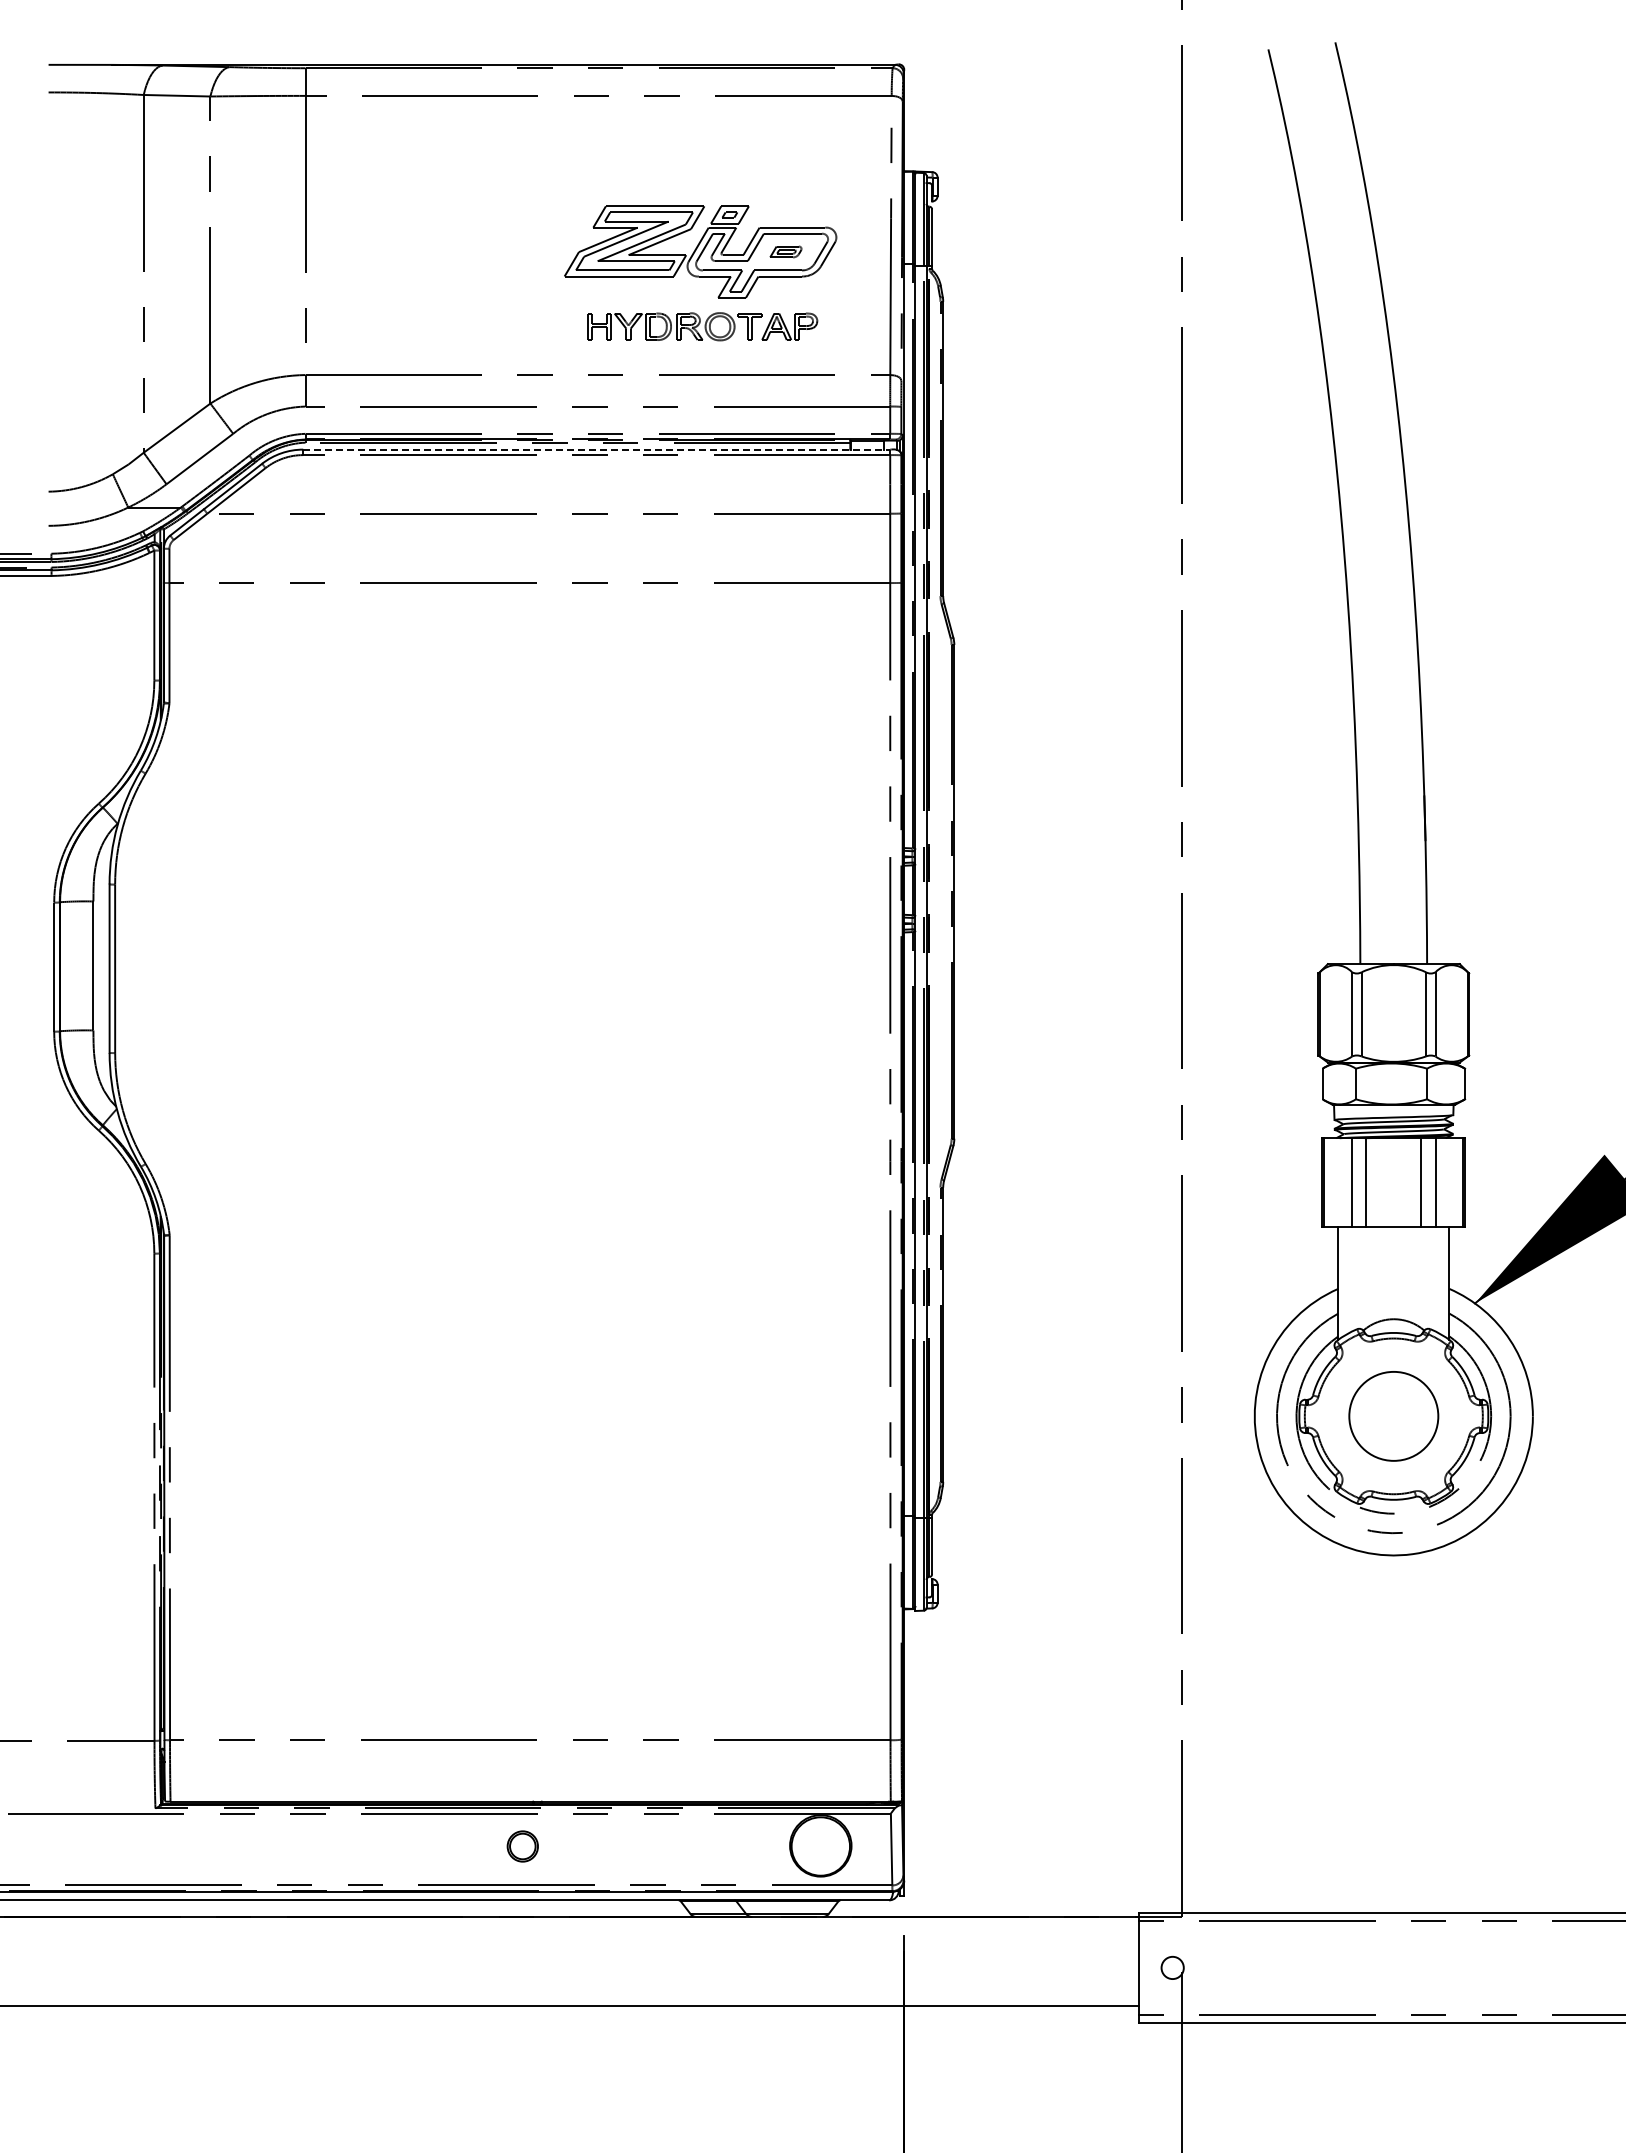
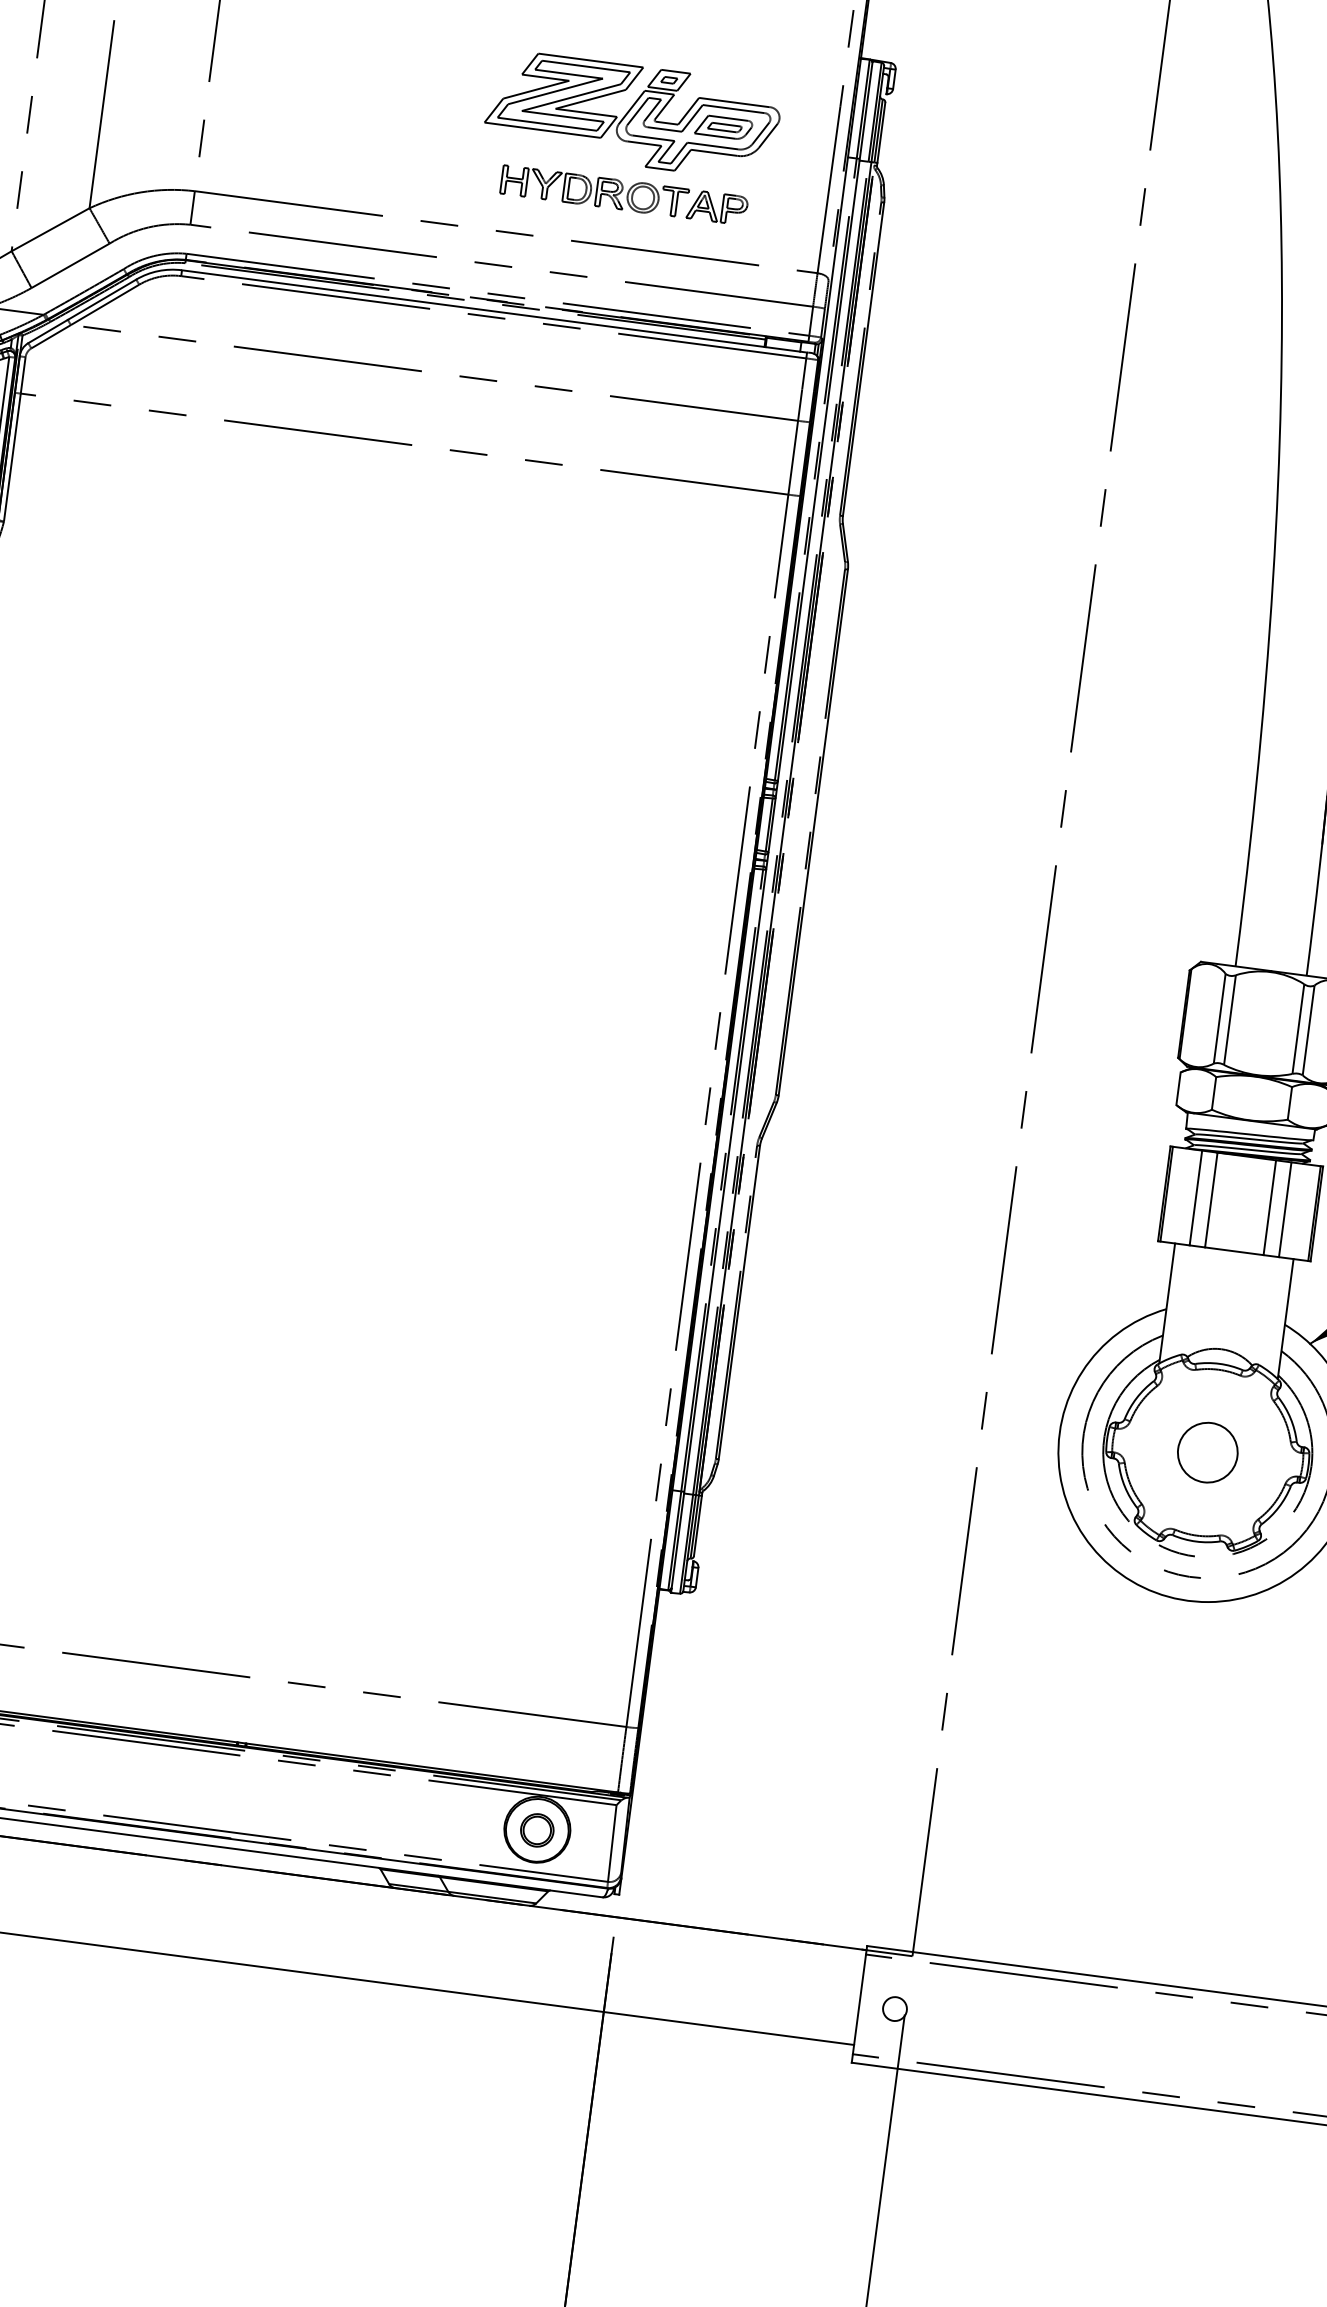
part: (785, 251) -> (723, 126), size x1.67
line: (597, 449) -> (495, 311), dashed -> solid
circle: (1393, 1416) -> (1207, 1452), size x0.62
part: (522, 1846) -> (536, 1830), moved

